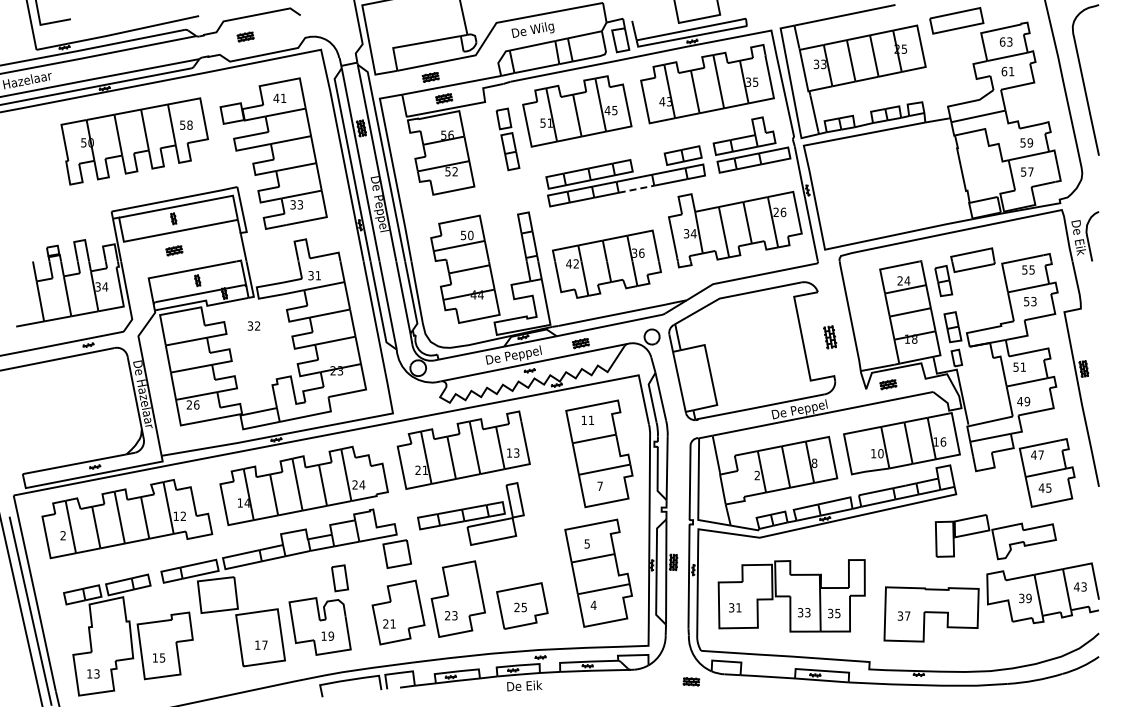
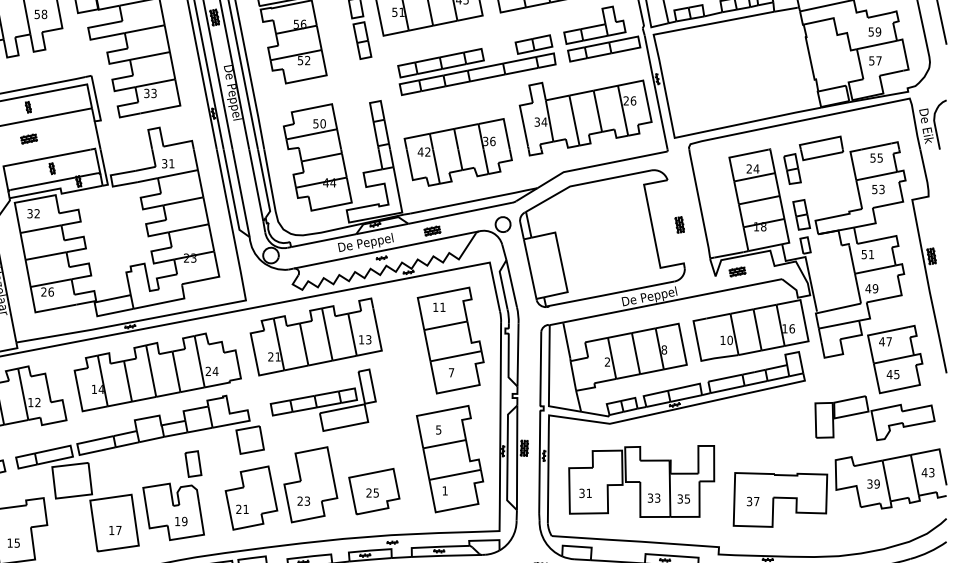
line: (637, 189) -> (488, 78), dashed -> solid
text: (253, 325) -> (33, 213), moved
part: (829, 337) -> (679, 225), size x0.71
part: (995, 537) -> (874, 418), moved
text: (593, 604) -> (444, 490), 4 -> 1

